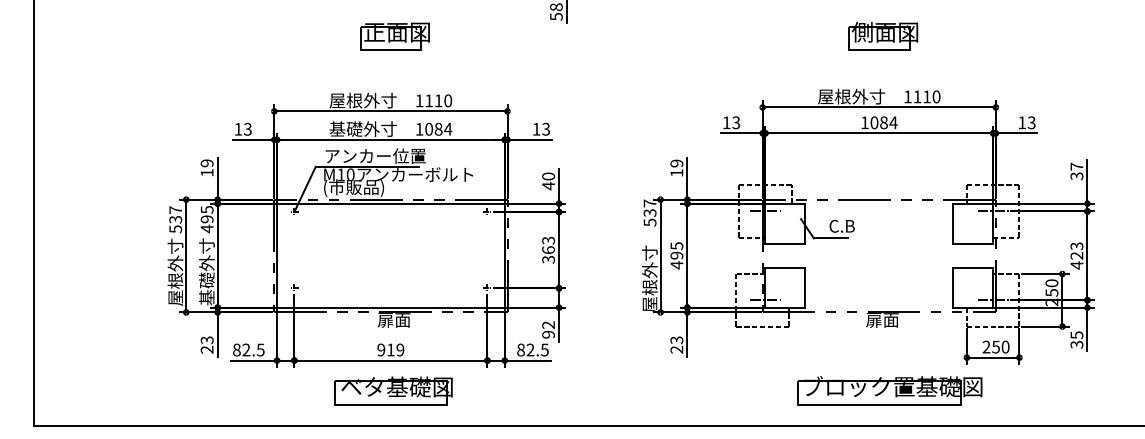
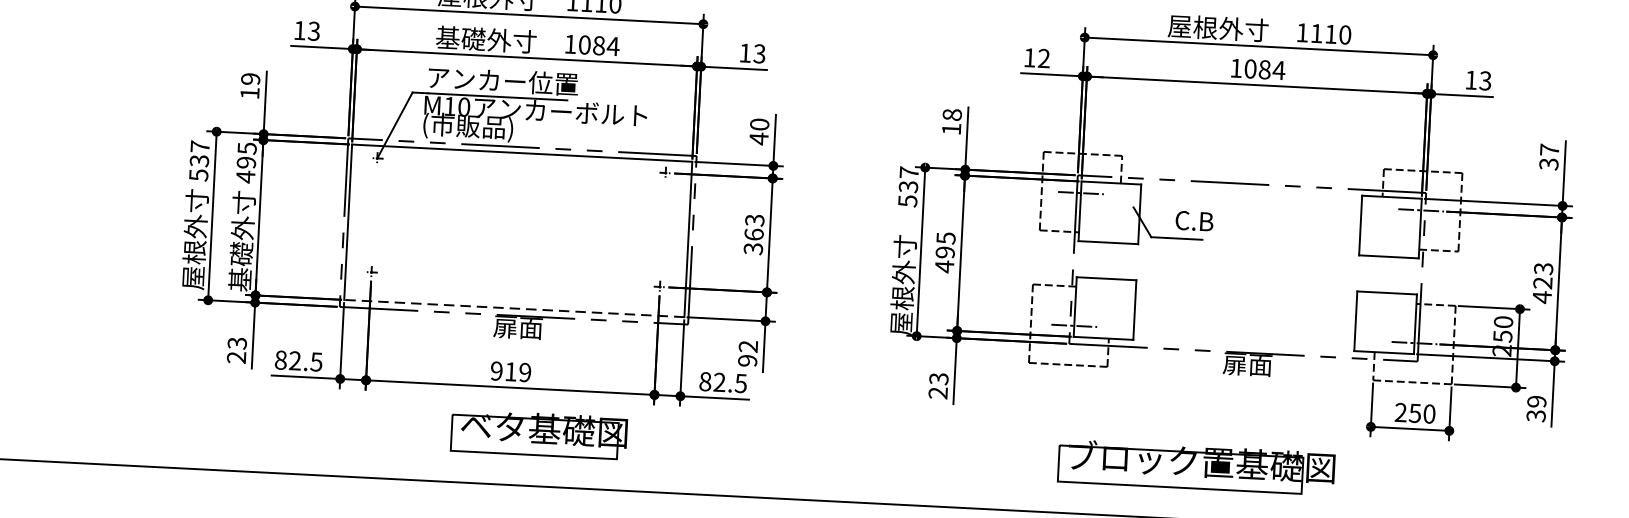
text: (736, 123) -> (1044, 59), 13 -> 12
text: (676, 163) -> (951, 114), 19 -> 18
line: (390, 307) -> (513, 308), solid -> dashed
text: (1076, 335) -> (1536, 402), 35 -> 39
part: (393, 390) -> (538, 433), moved
part: (889, 390) -> (1196, 467), moved

